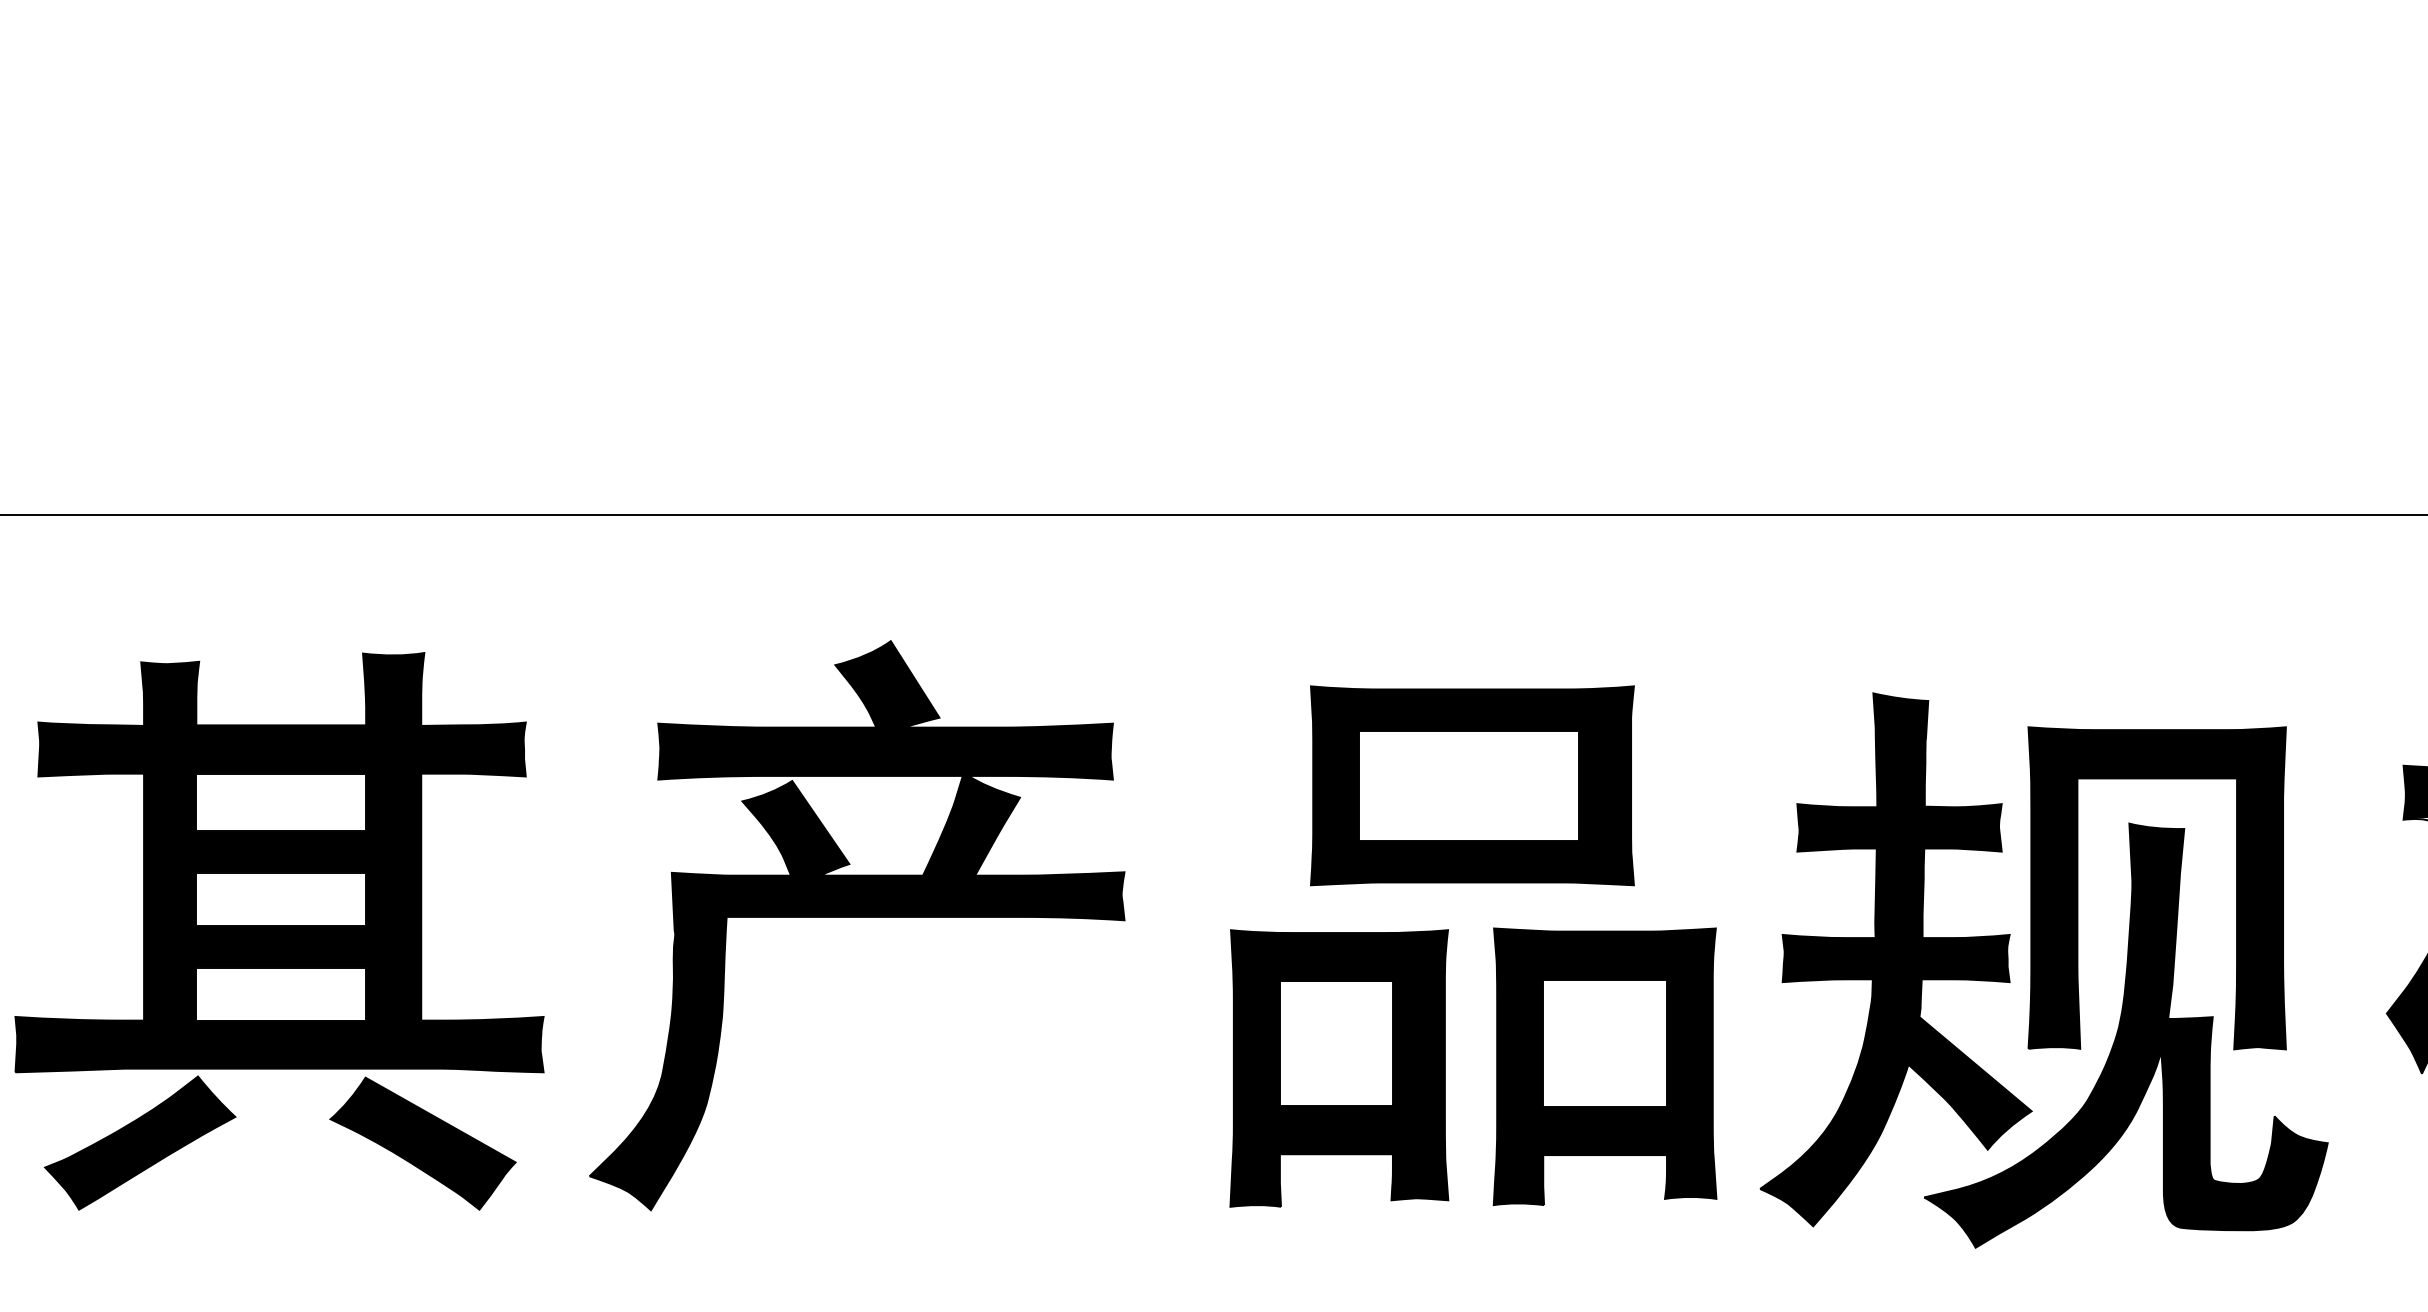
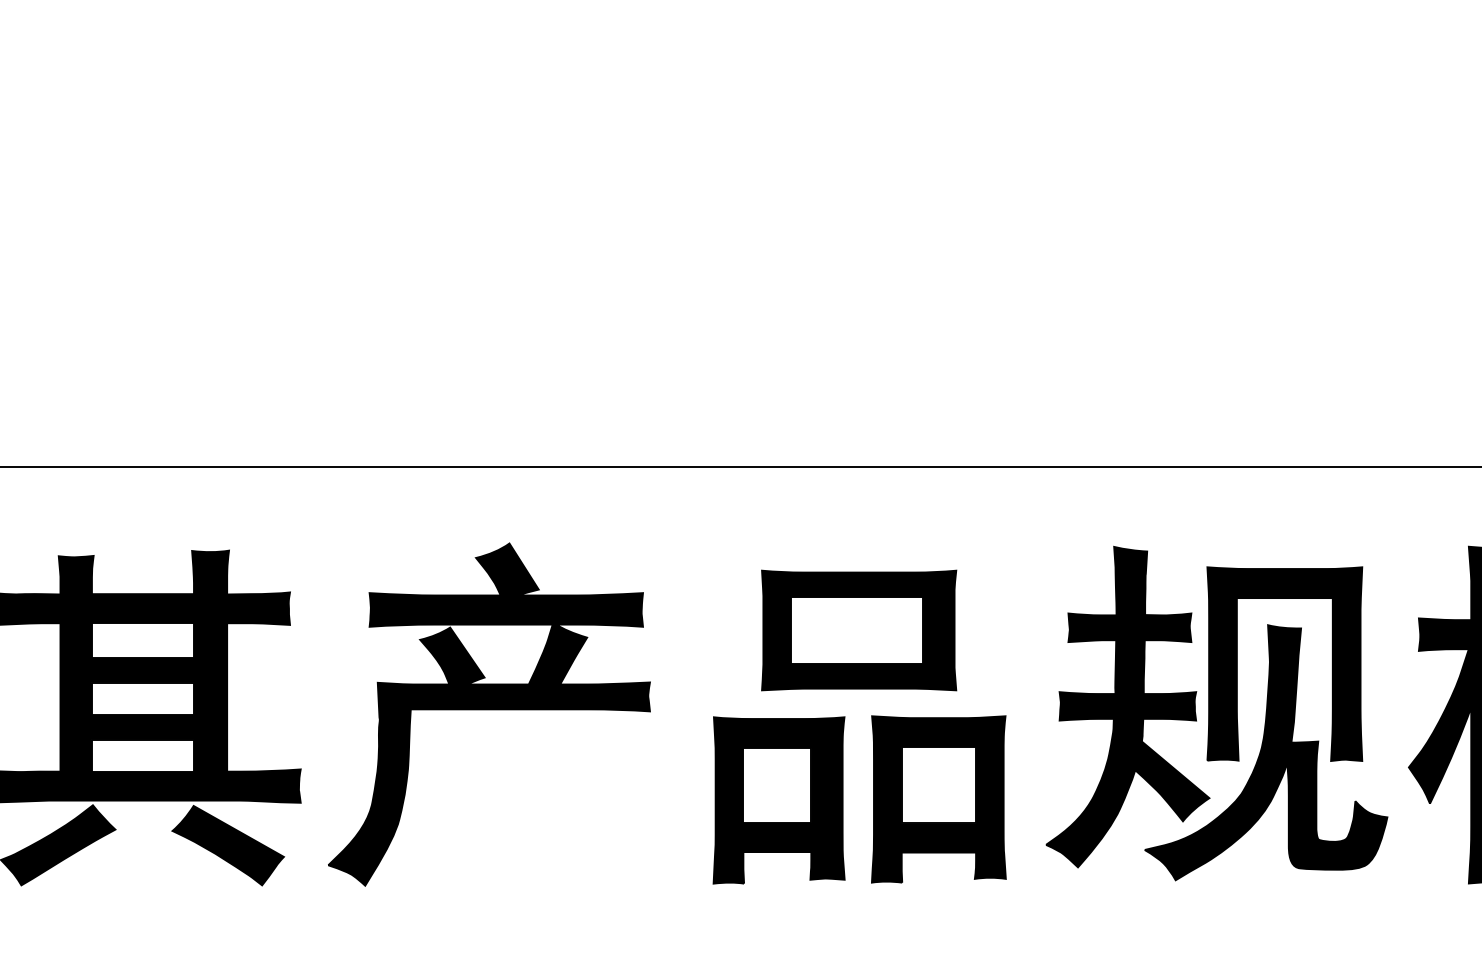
part: (2043, 970) -> (1216, 713), moved

